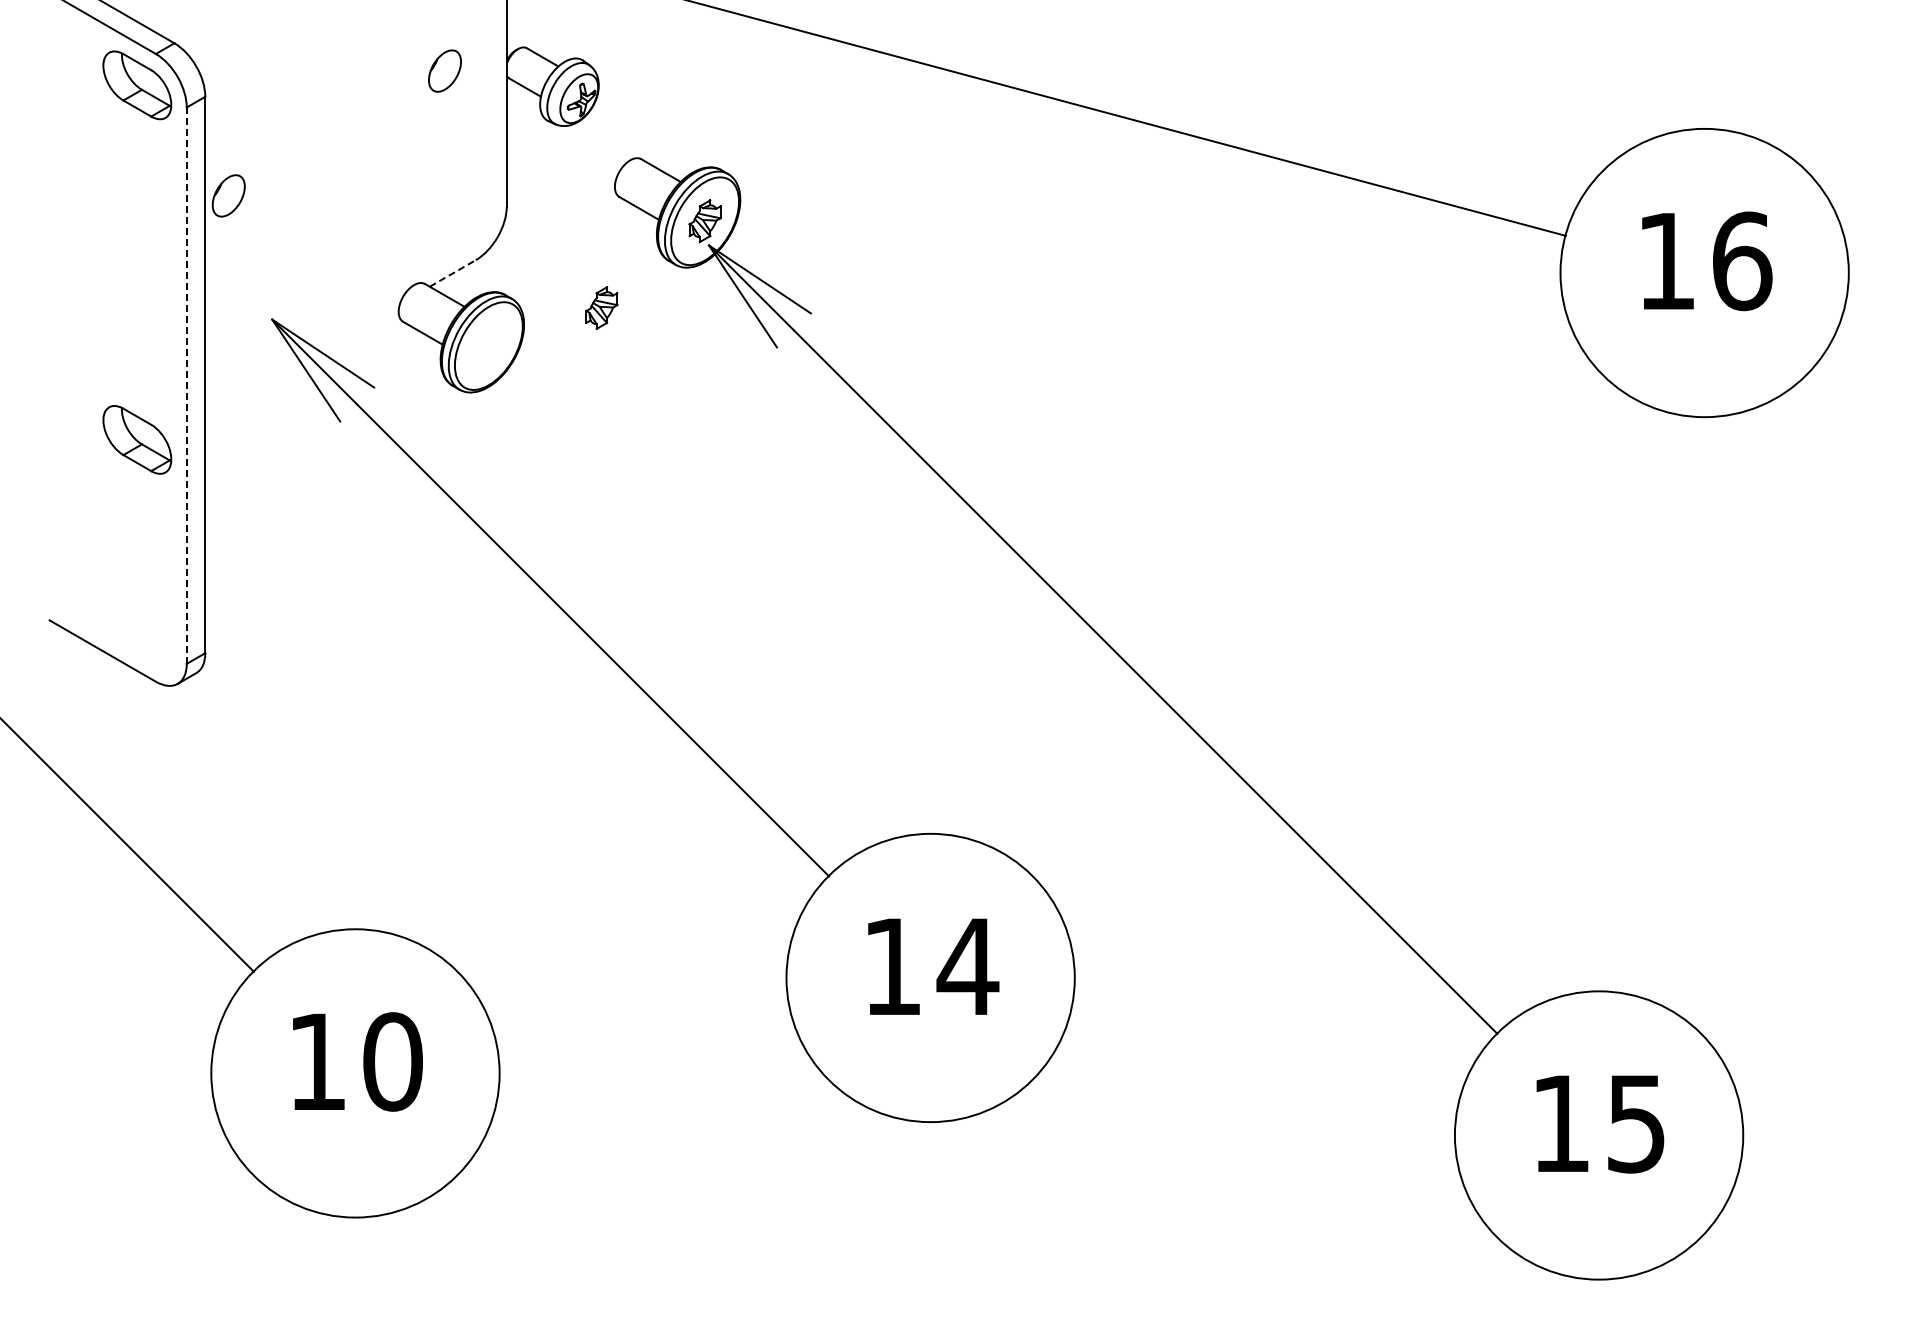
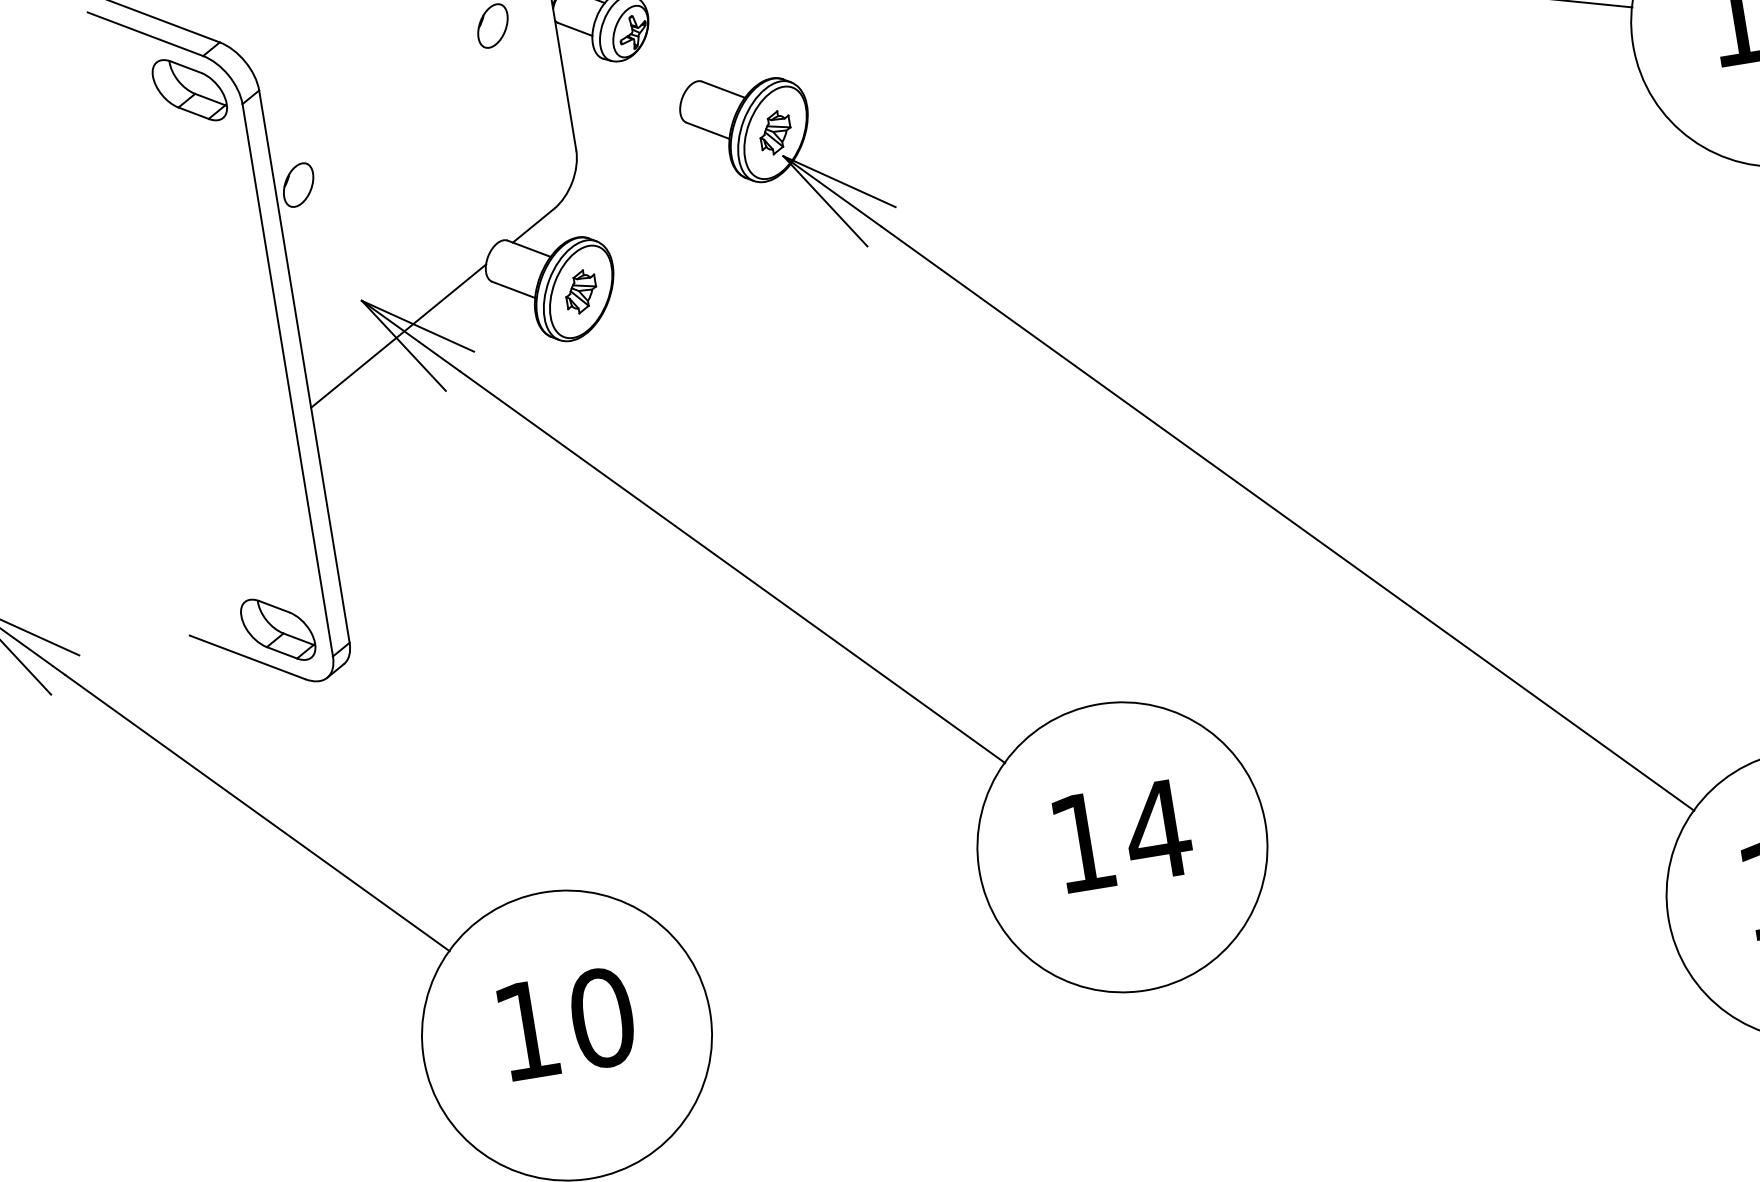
line: (452, 273) -> (533, 225), dashed -> solid
part: (601, 307) -> (580, 291), moved
line: (302, 359) -> (398, 335), added
line: (186, 386) -> (287, 381), dashed -> solid
part: (137, 439) -> (278, 629), moved

